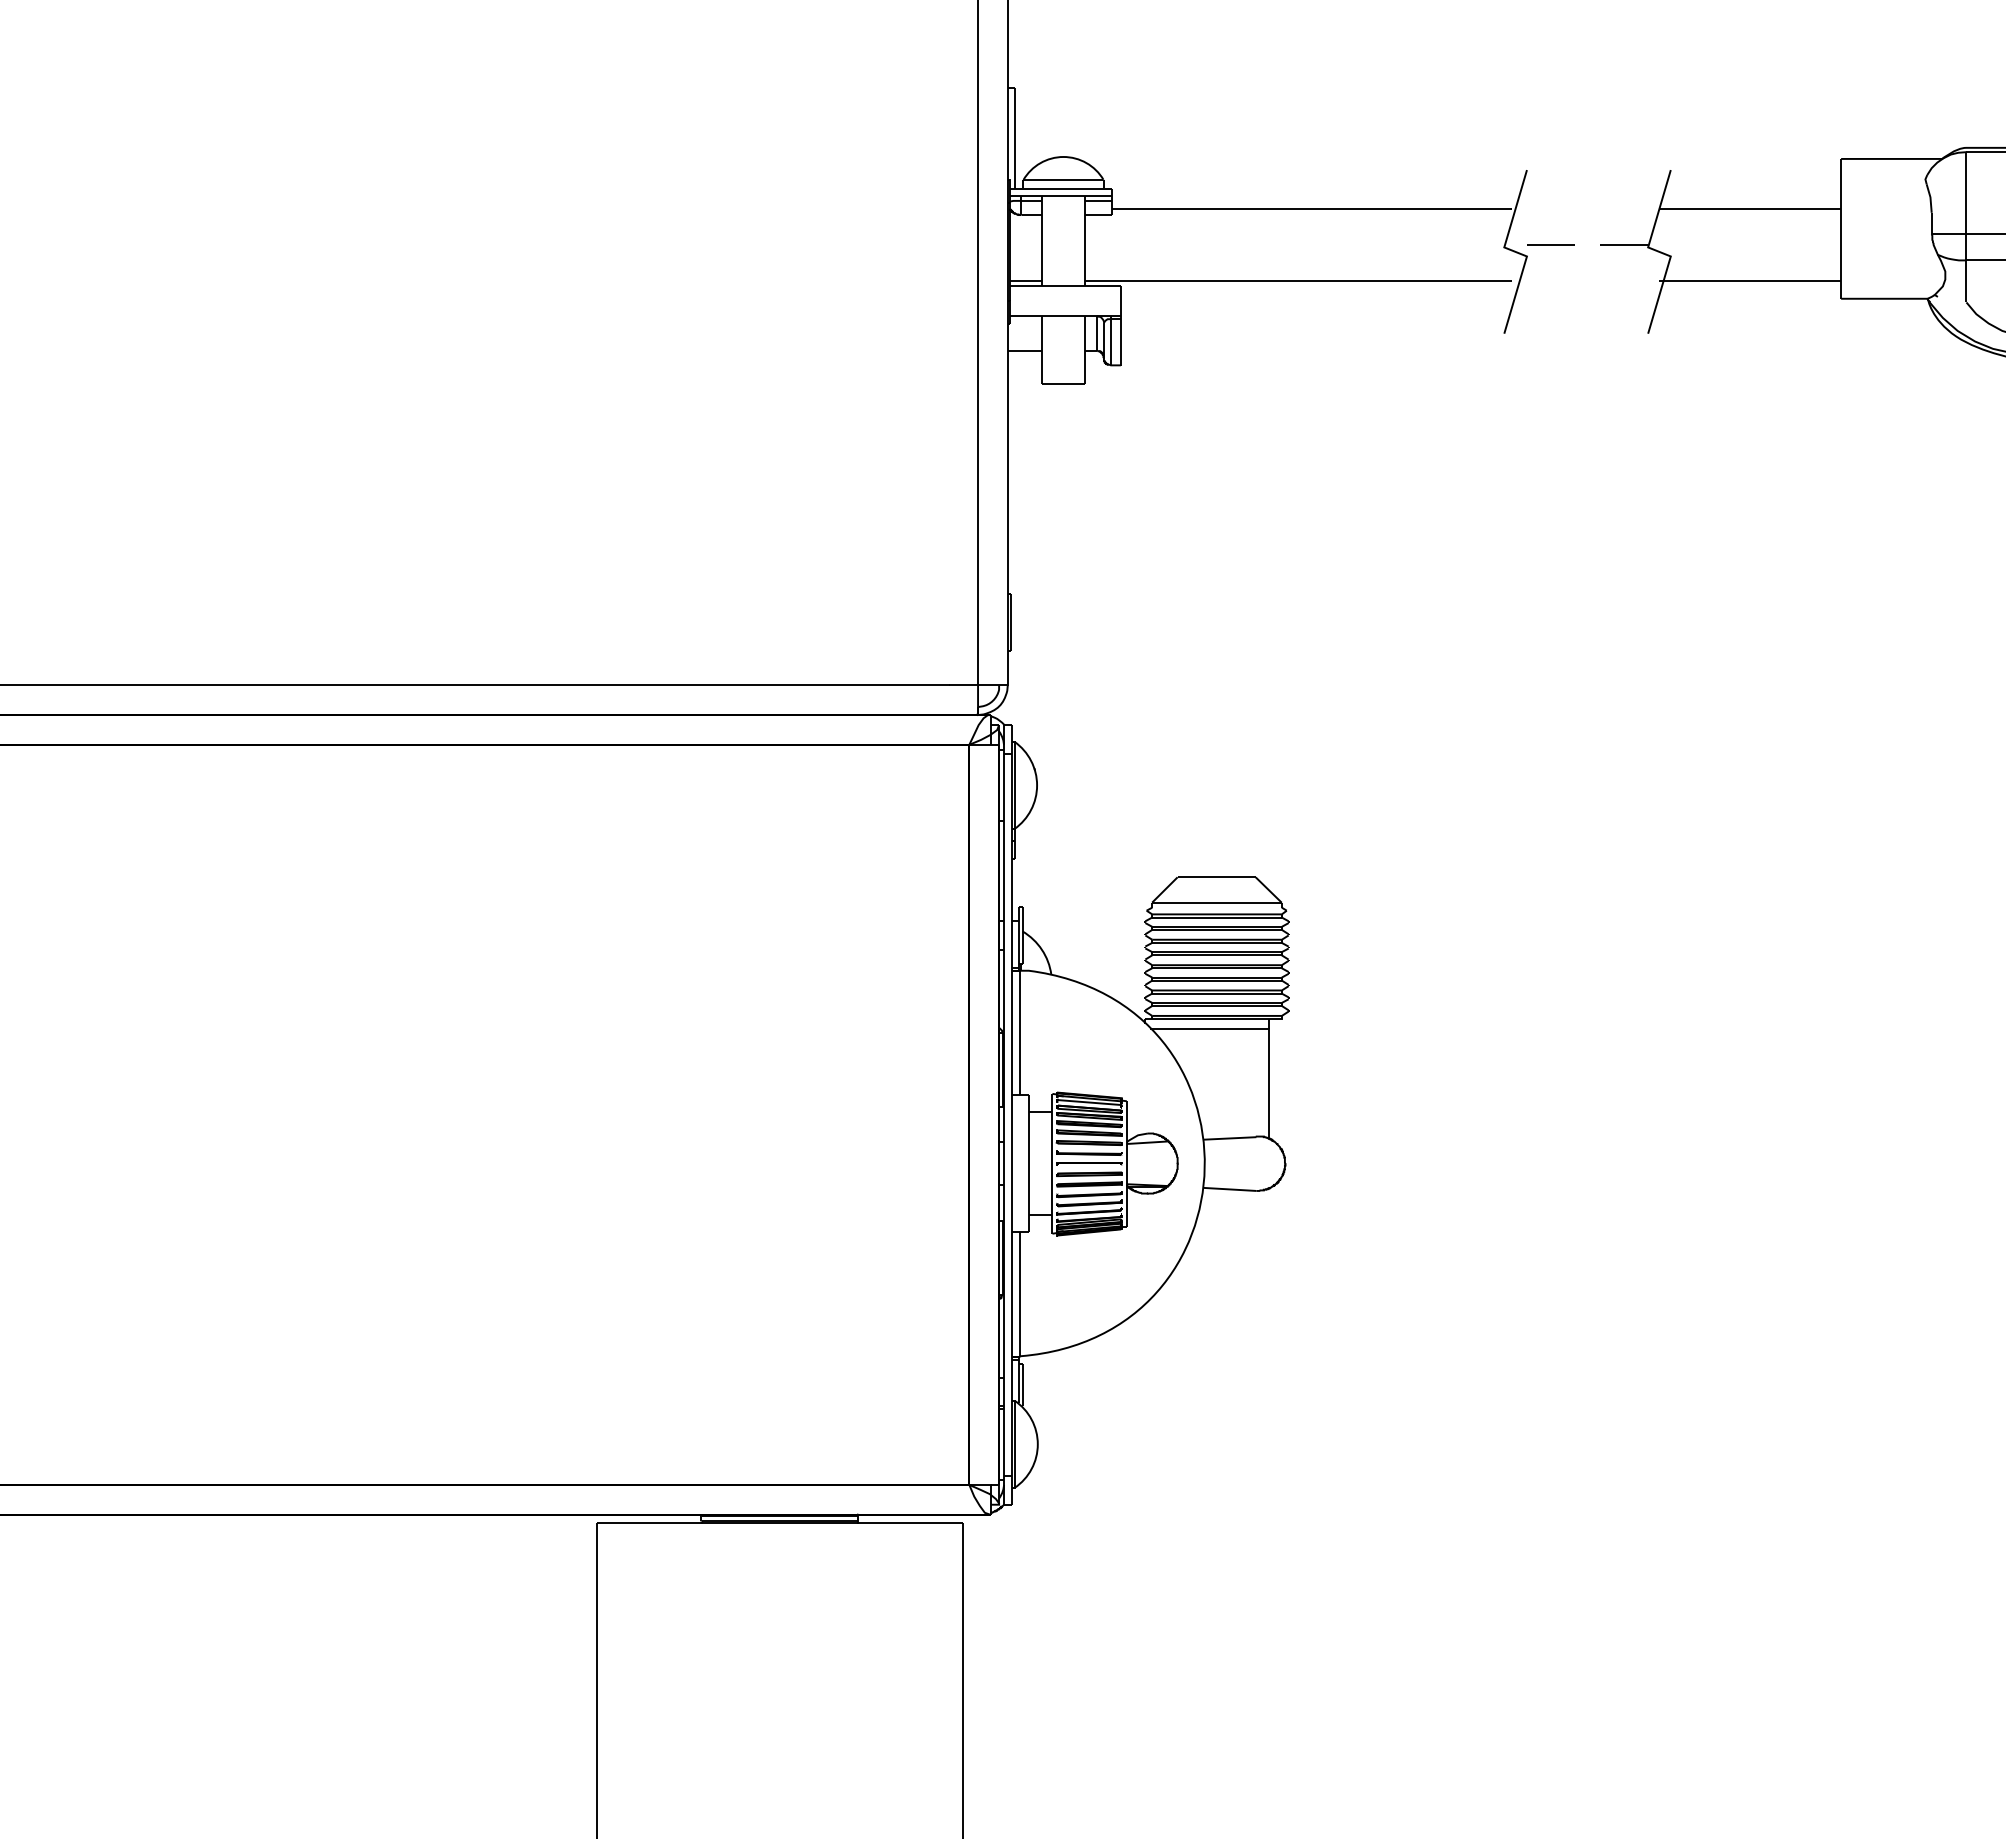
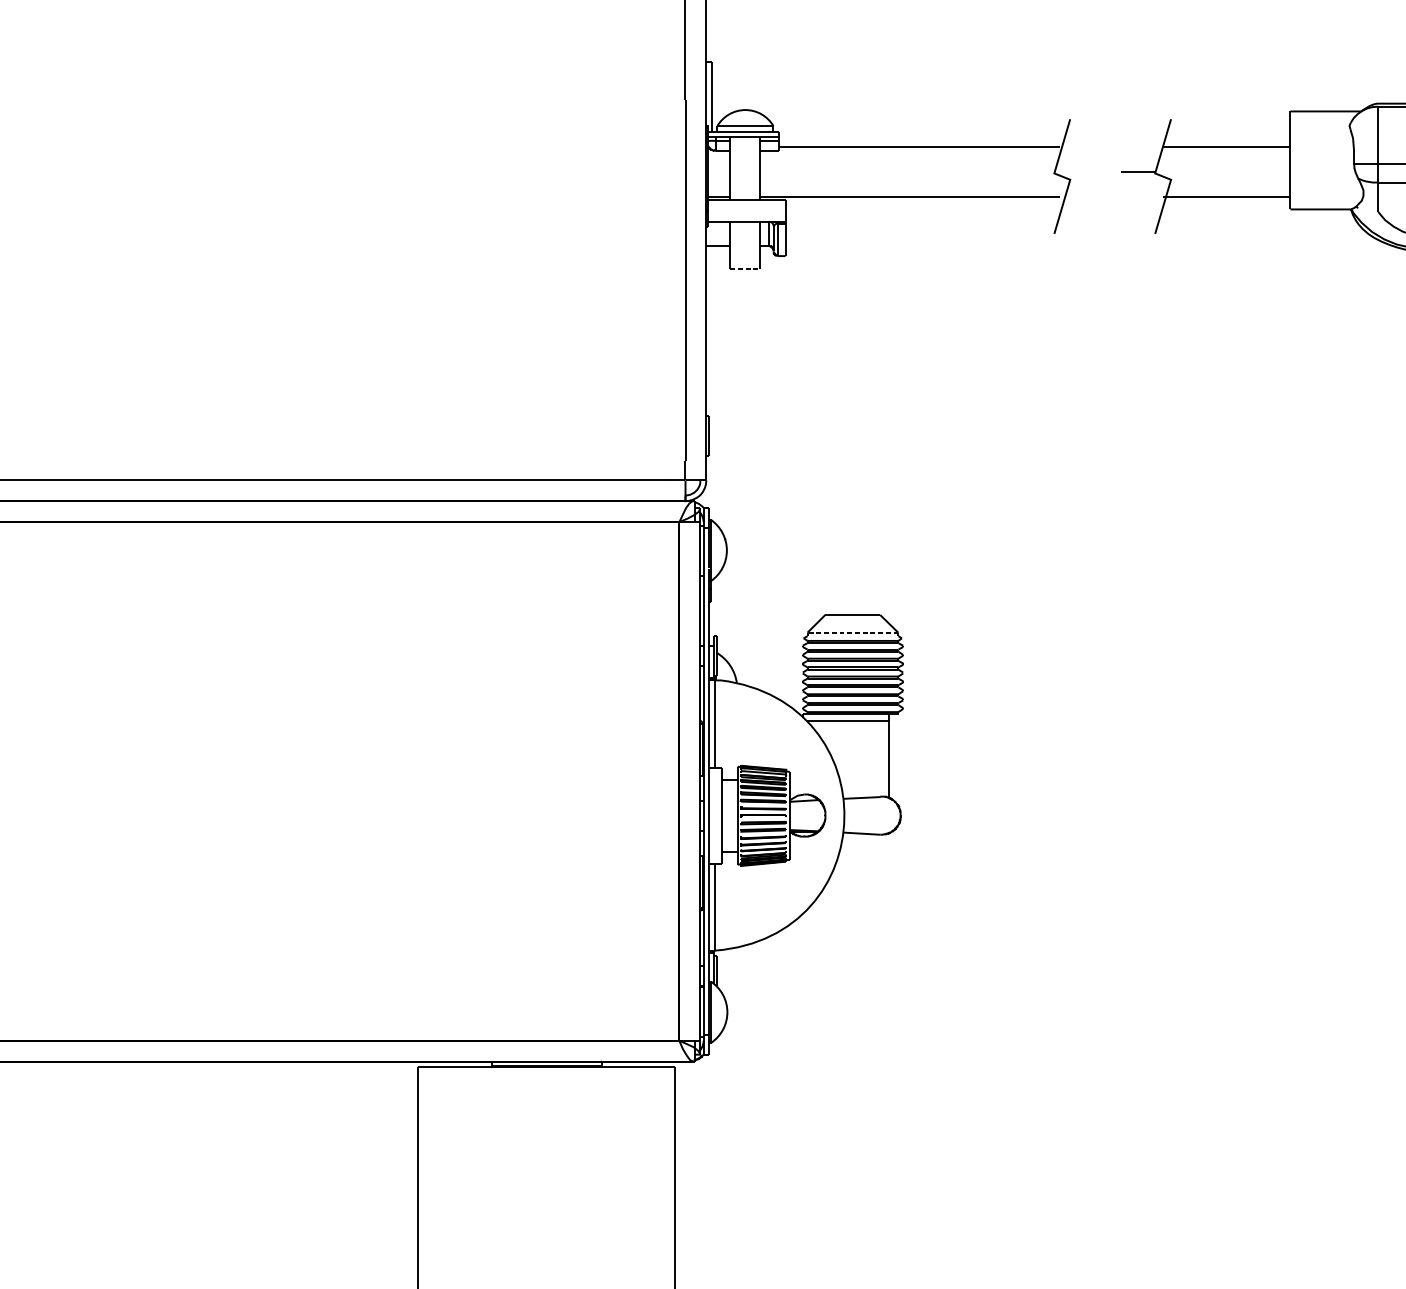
line: (1550, 244) -> (1086, 171), removed
line: (1063, 384) -> (745, 269), solid -> dashed
line: (1217, 902) -> (853, 632), solid -> dashed

